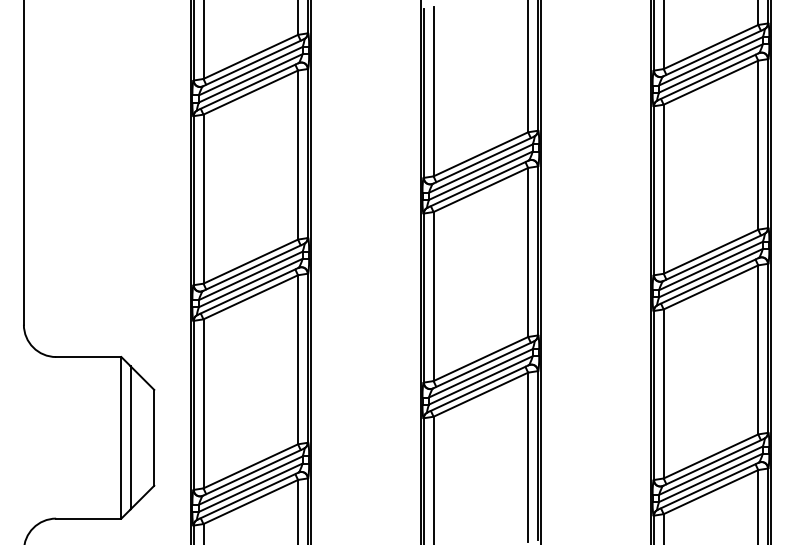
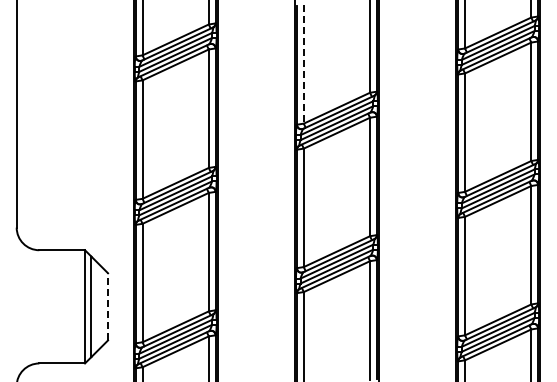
line: (433, 91) -> (303, 64), solid -> dashed
line: (154, 437) -> (108, 306), solid -> dashed

